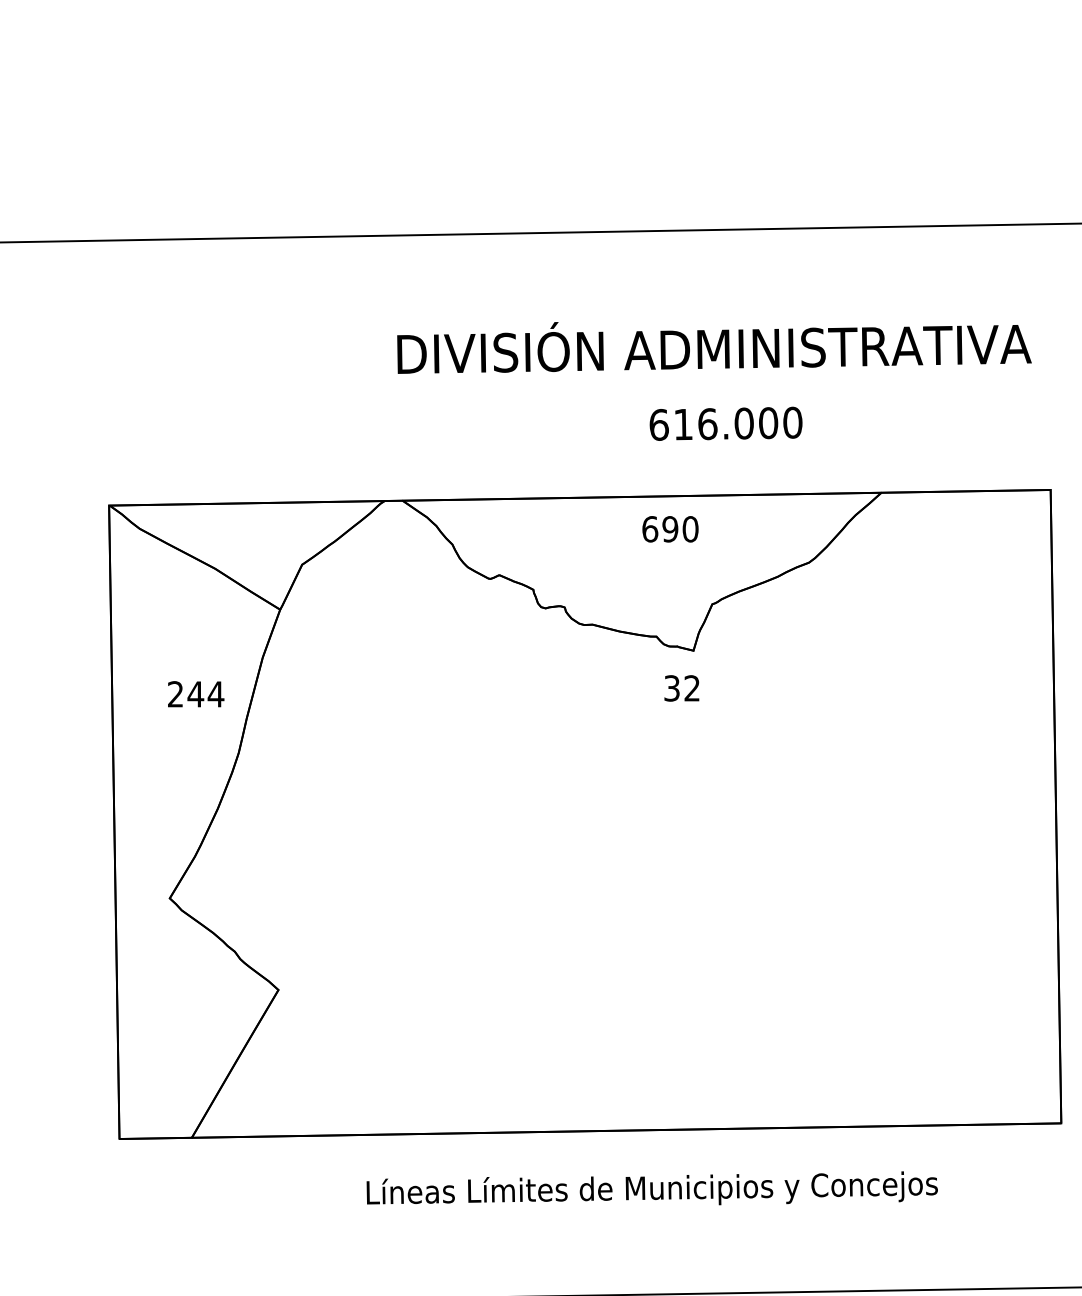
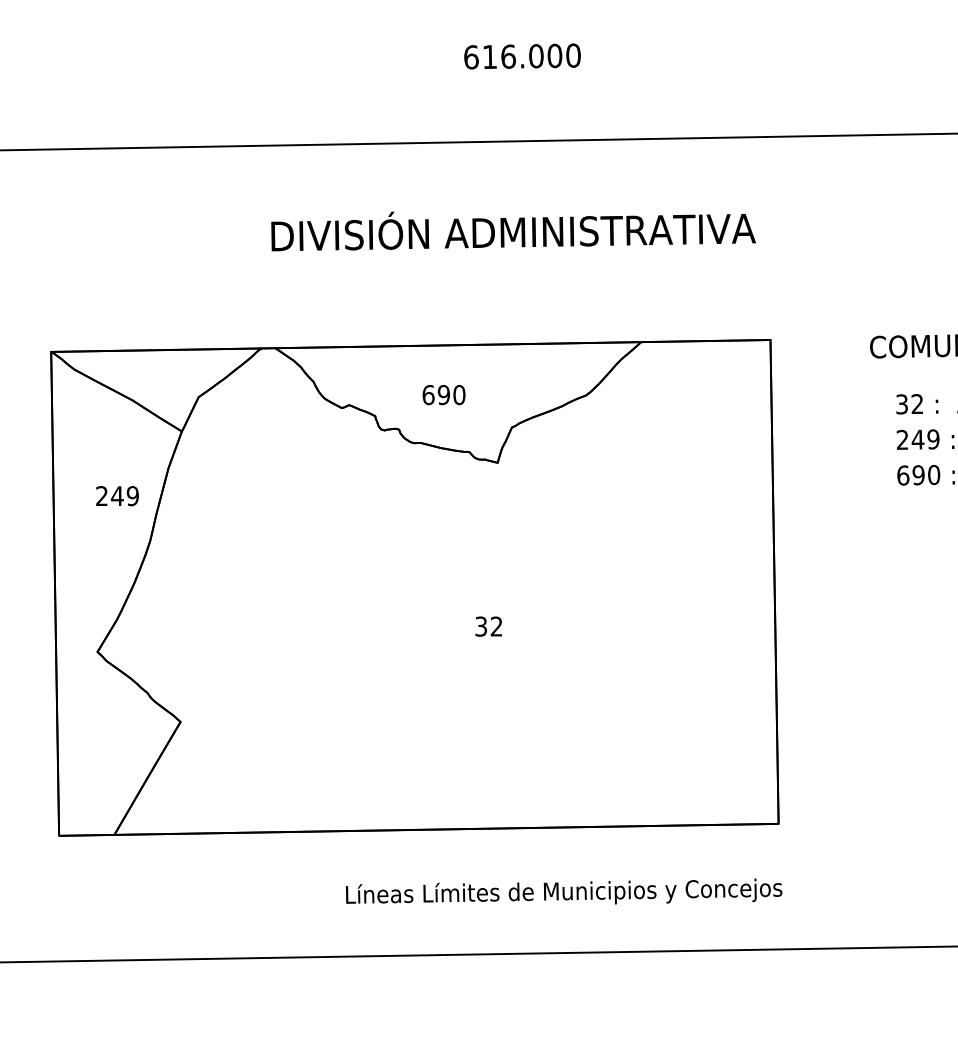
text: (726, 423) -> (522, 56), moved
text: (669, 529) -> (443, 395), moved
text: (681, 688) -> (488, 626), moved
text: (215, 694) -> (132, 496), 244 -> 249
text: (652, 1188) -> (564, 891), moved

